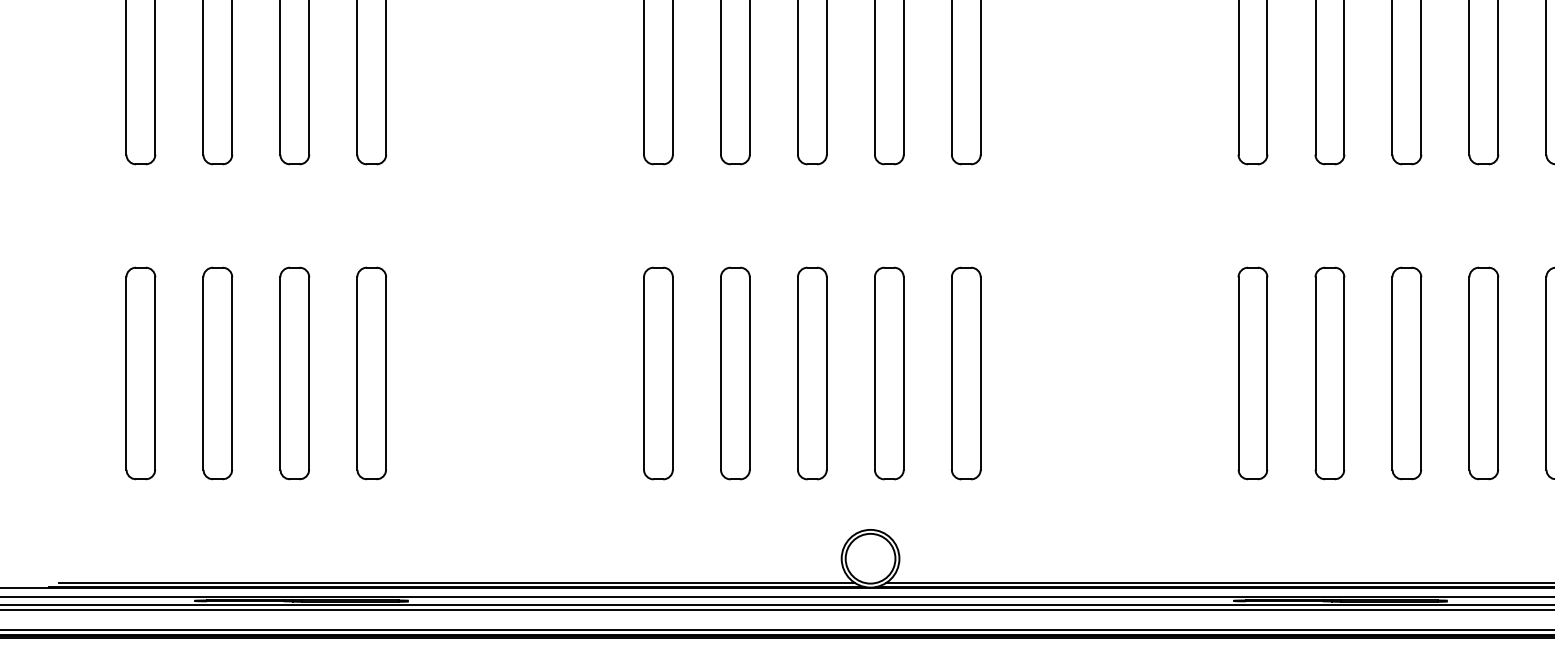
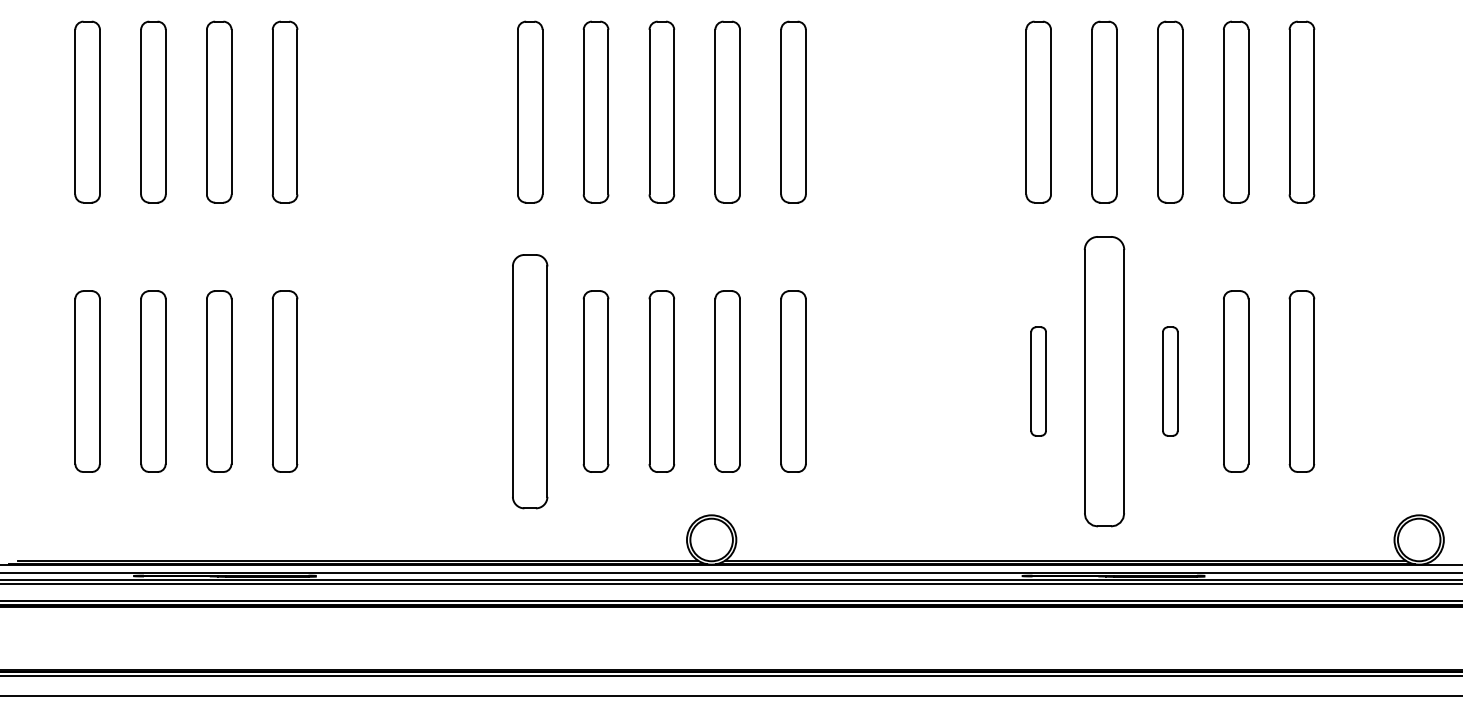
part: (658, 373) -> (530, 381), size x1.4
part: (1252, 373) -> (1038, 381), size x0.6
part: (1329, 373) -> (1104, 381), size x1.6
part: (1407, 373) -> (1170, 381), size x0.6

